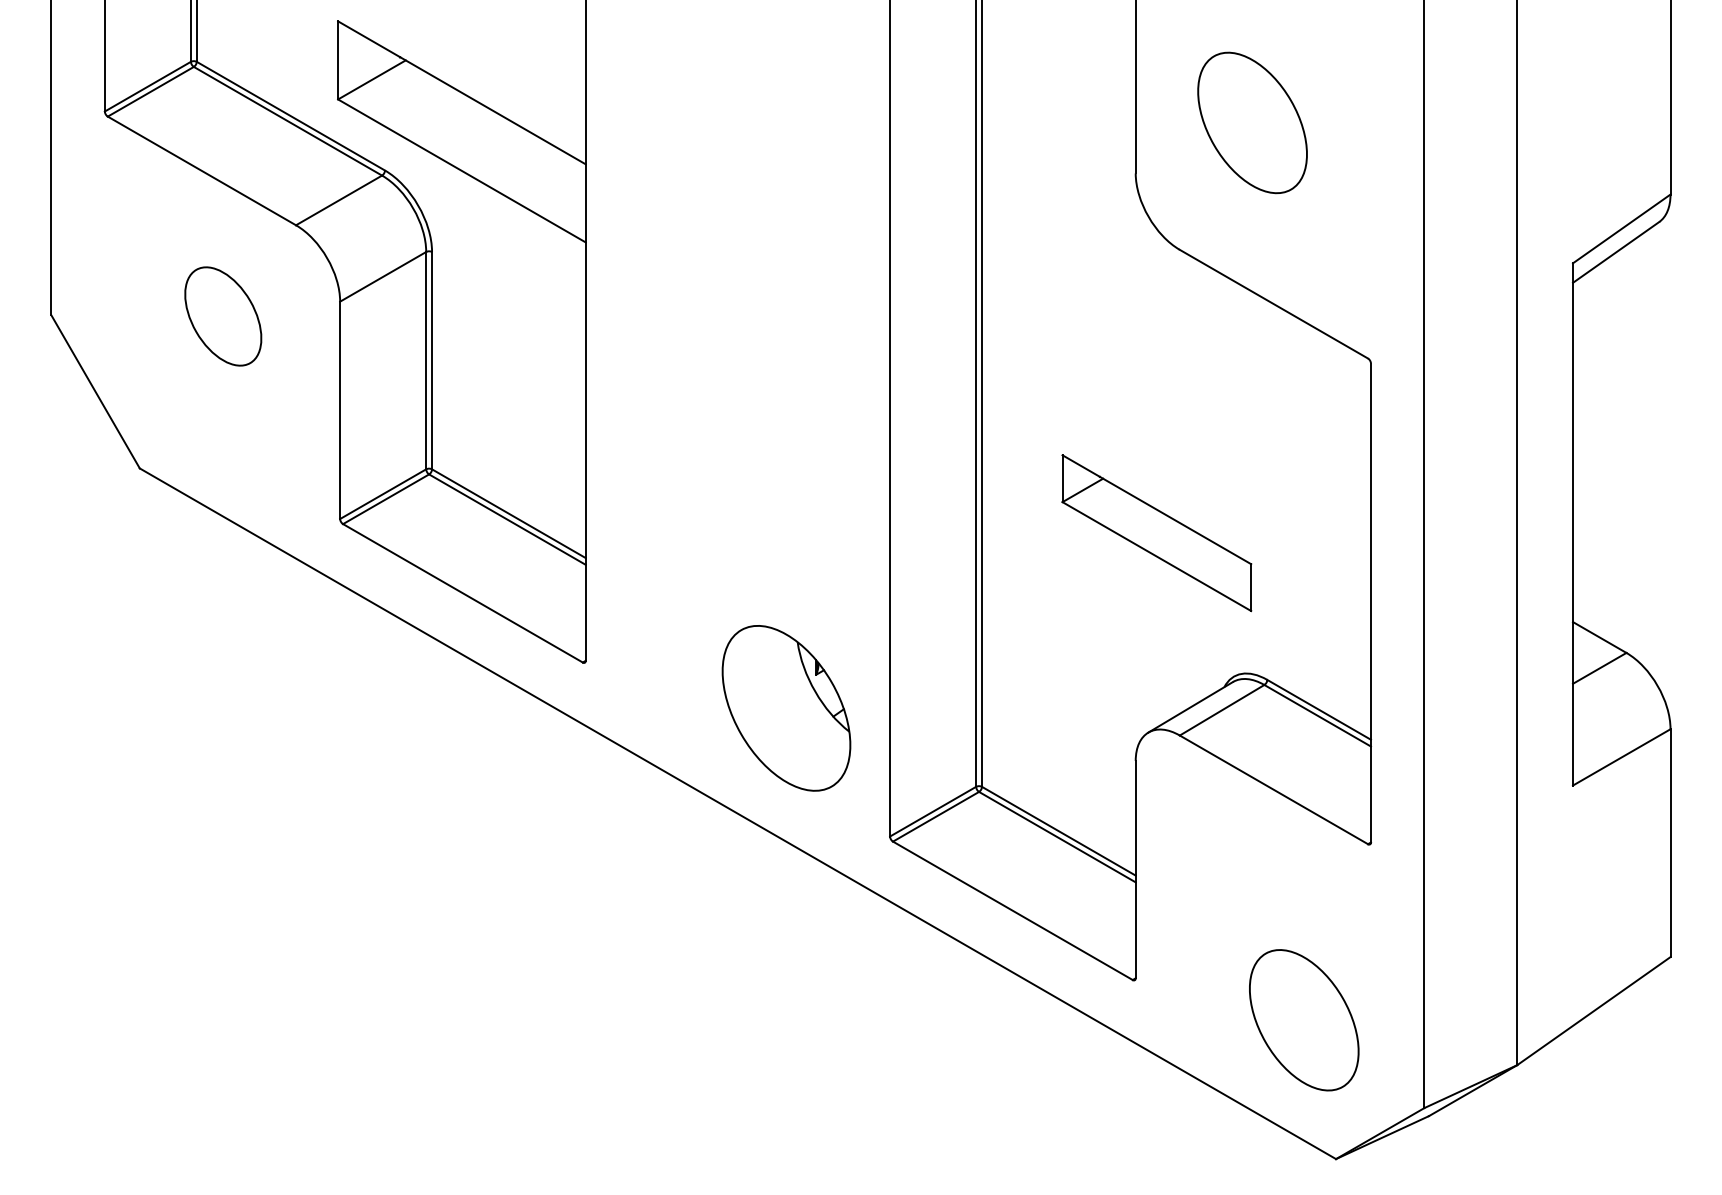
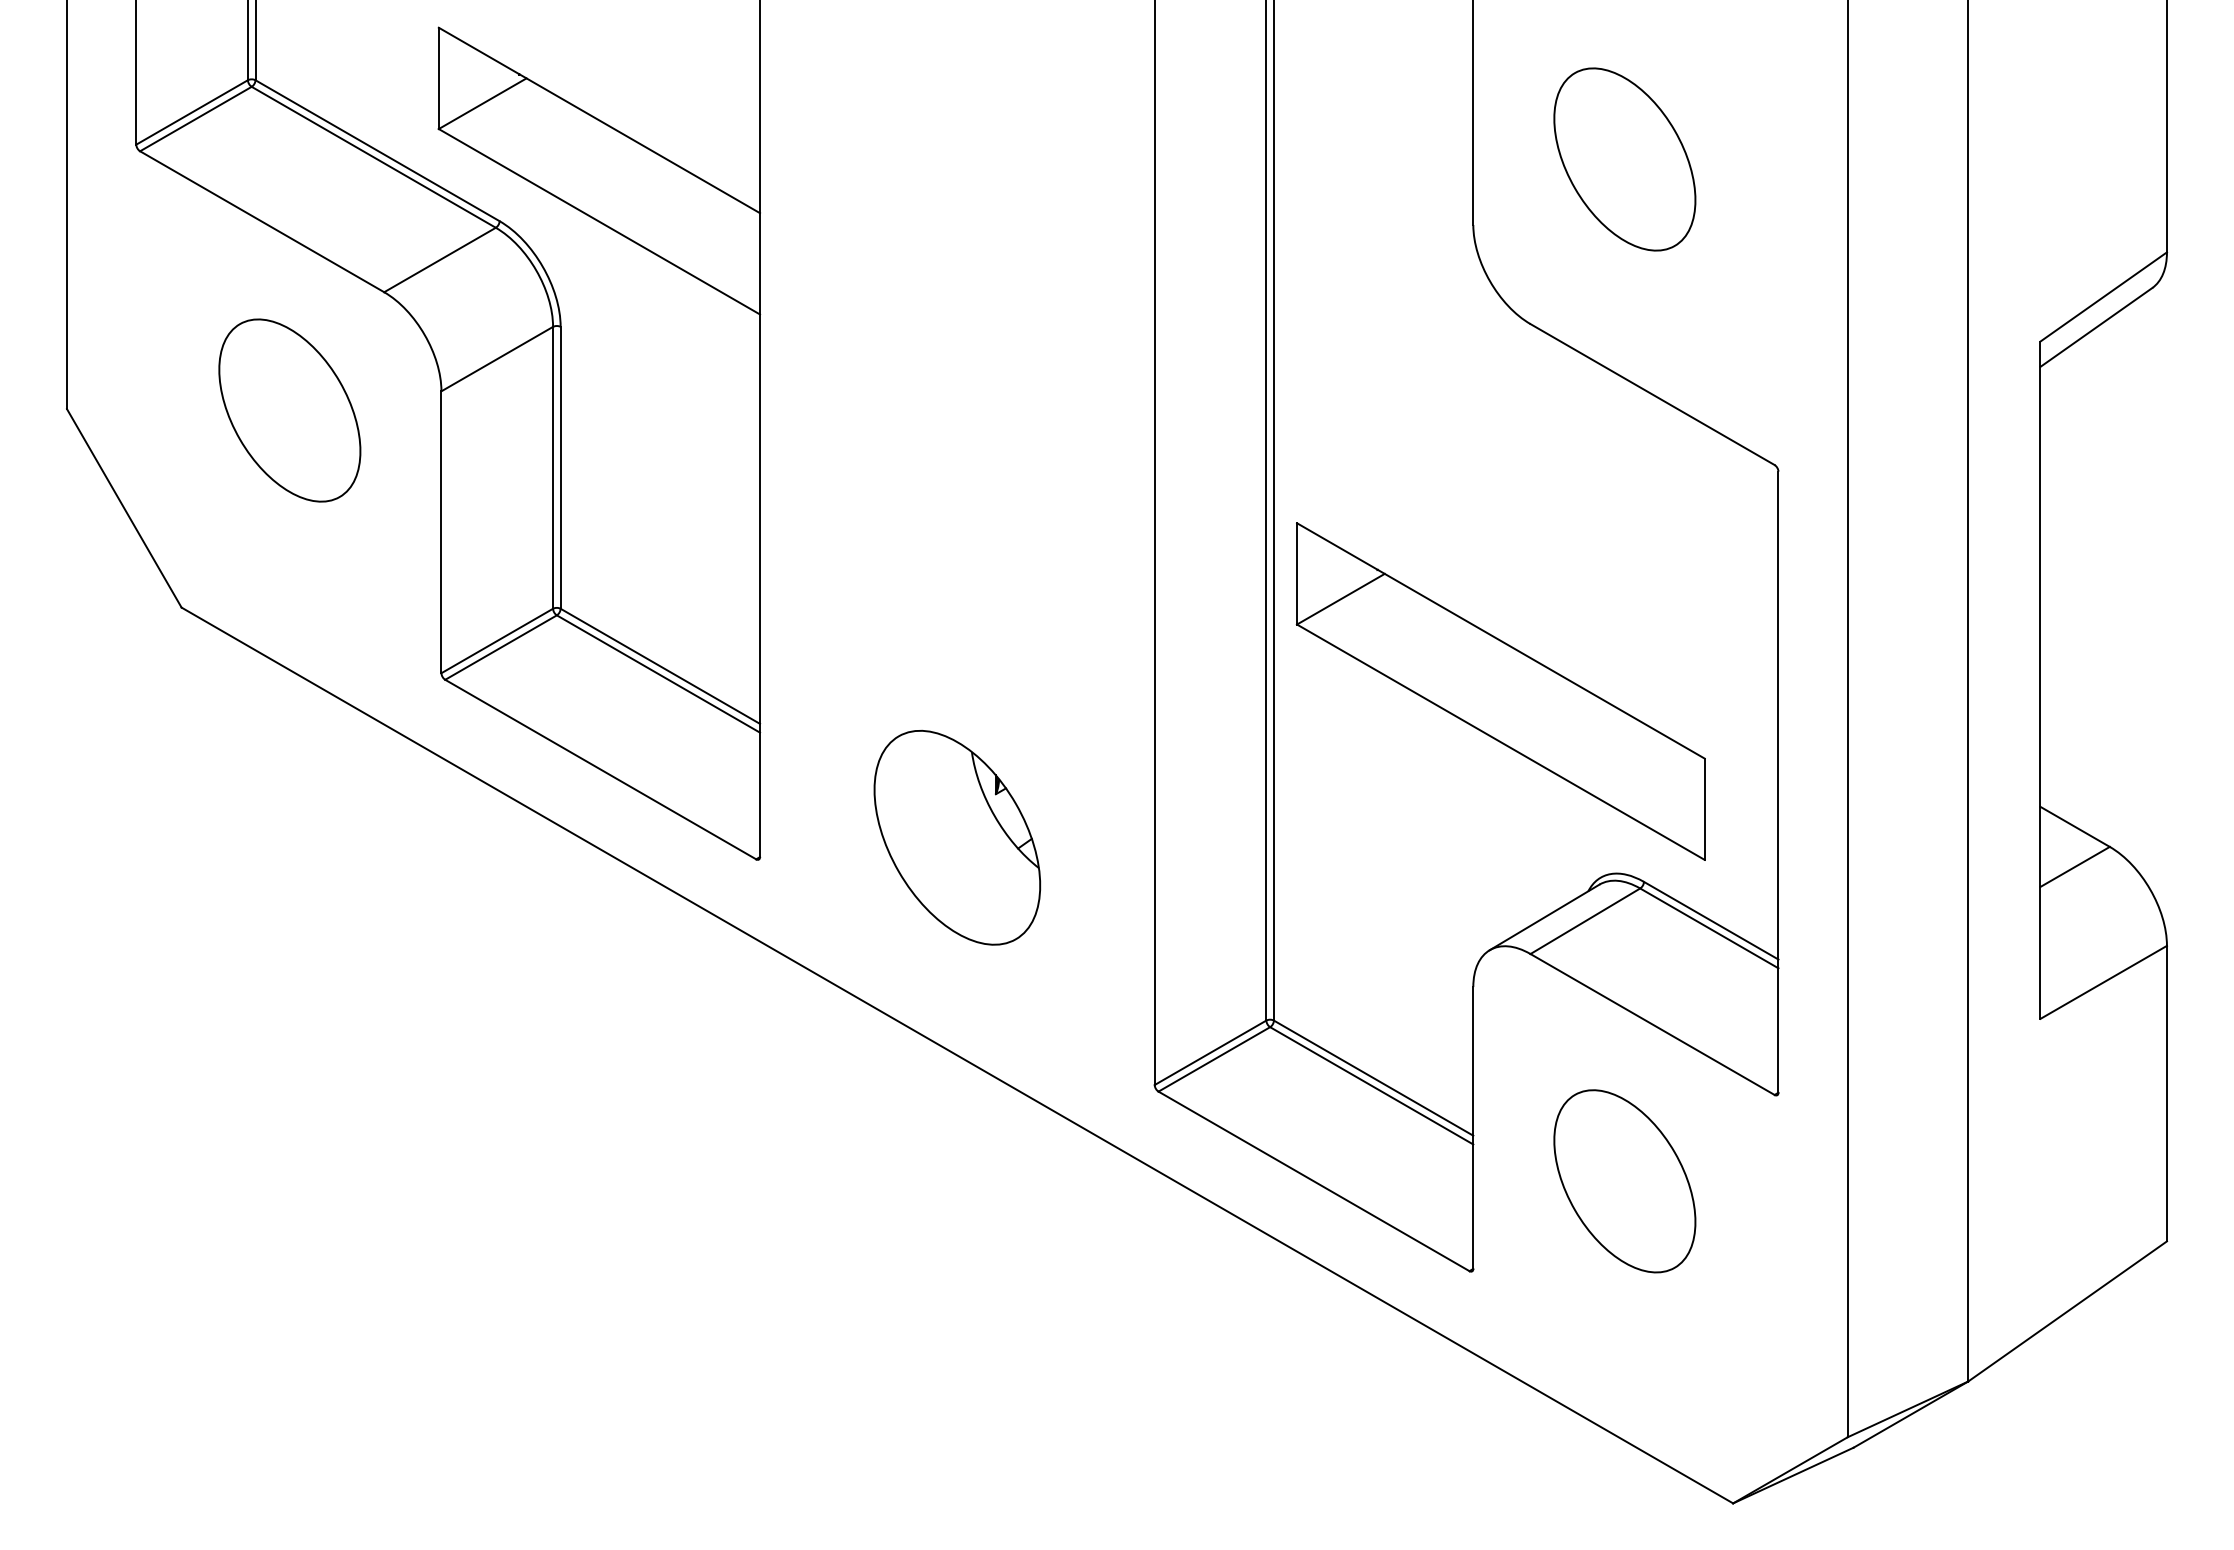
part: (222, 316) -> (289, 410), size x1.43
part: (1156, 533) -> (1500, 691), size x1.67
part: (786, 708) -> (957, 837), moved
part: (1303, 1020) -> (1624, 1181), moved

